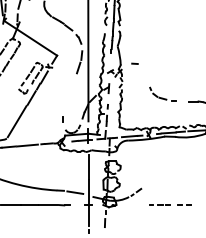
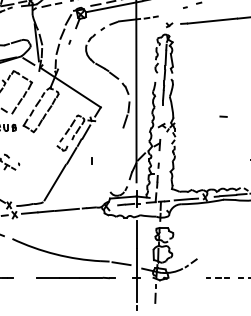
line: (134, 63) -> (223, 116), moved
part: (162, 94) -> (221, 151), removed
line: (62, 118) -> (91, 160), moved

